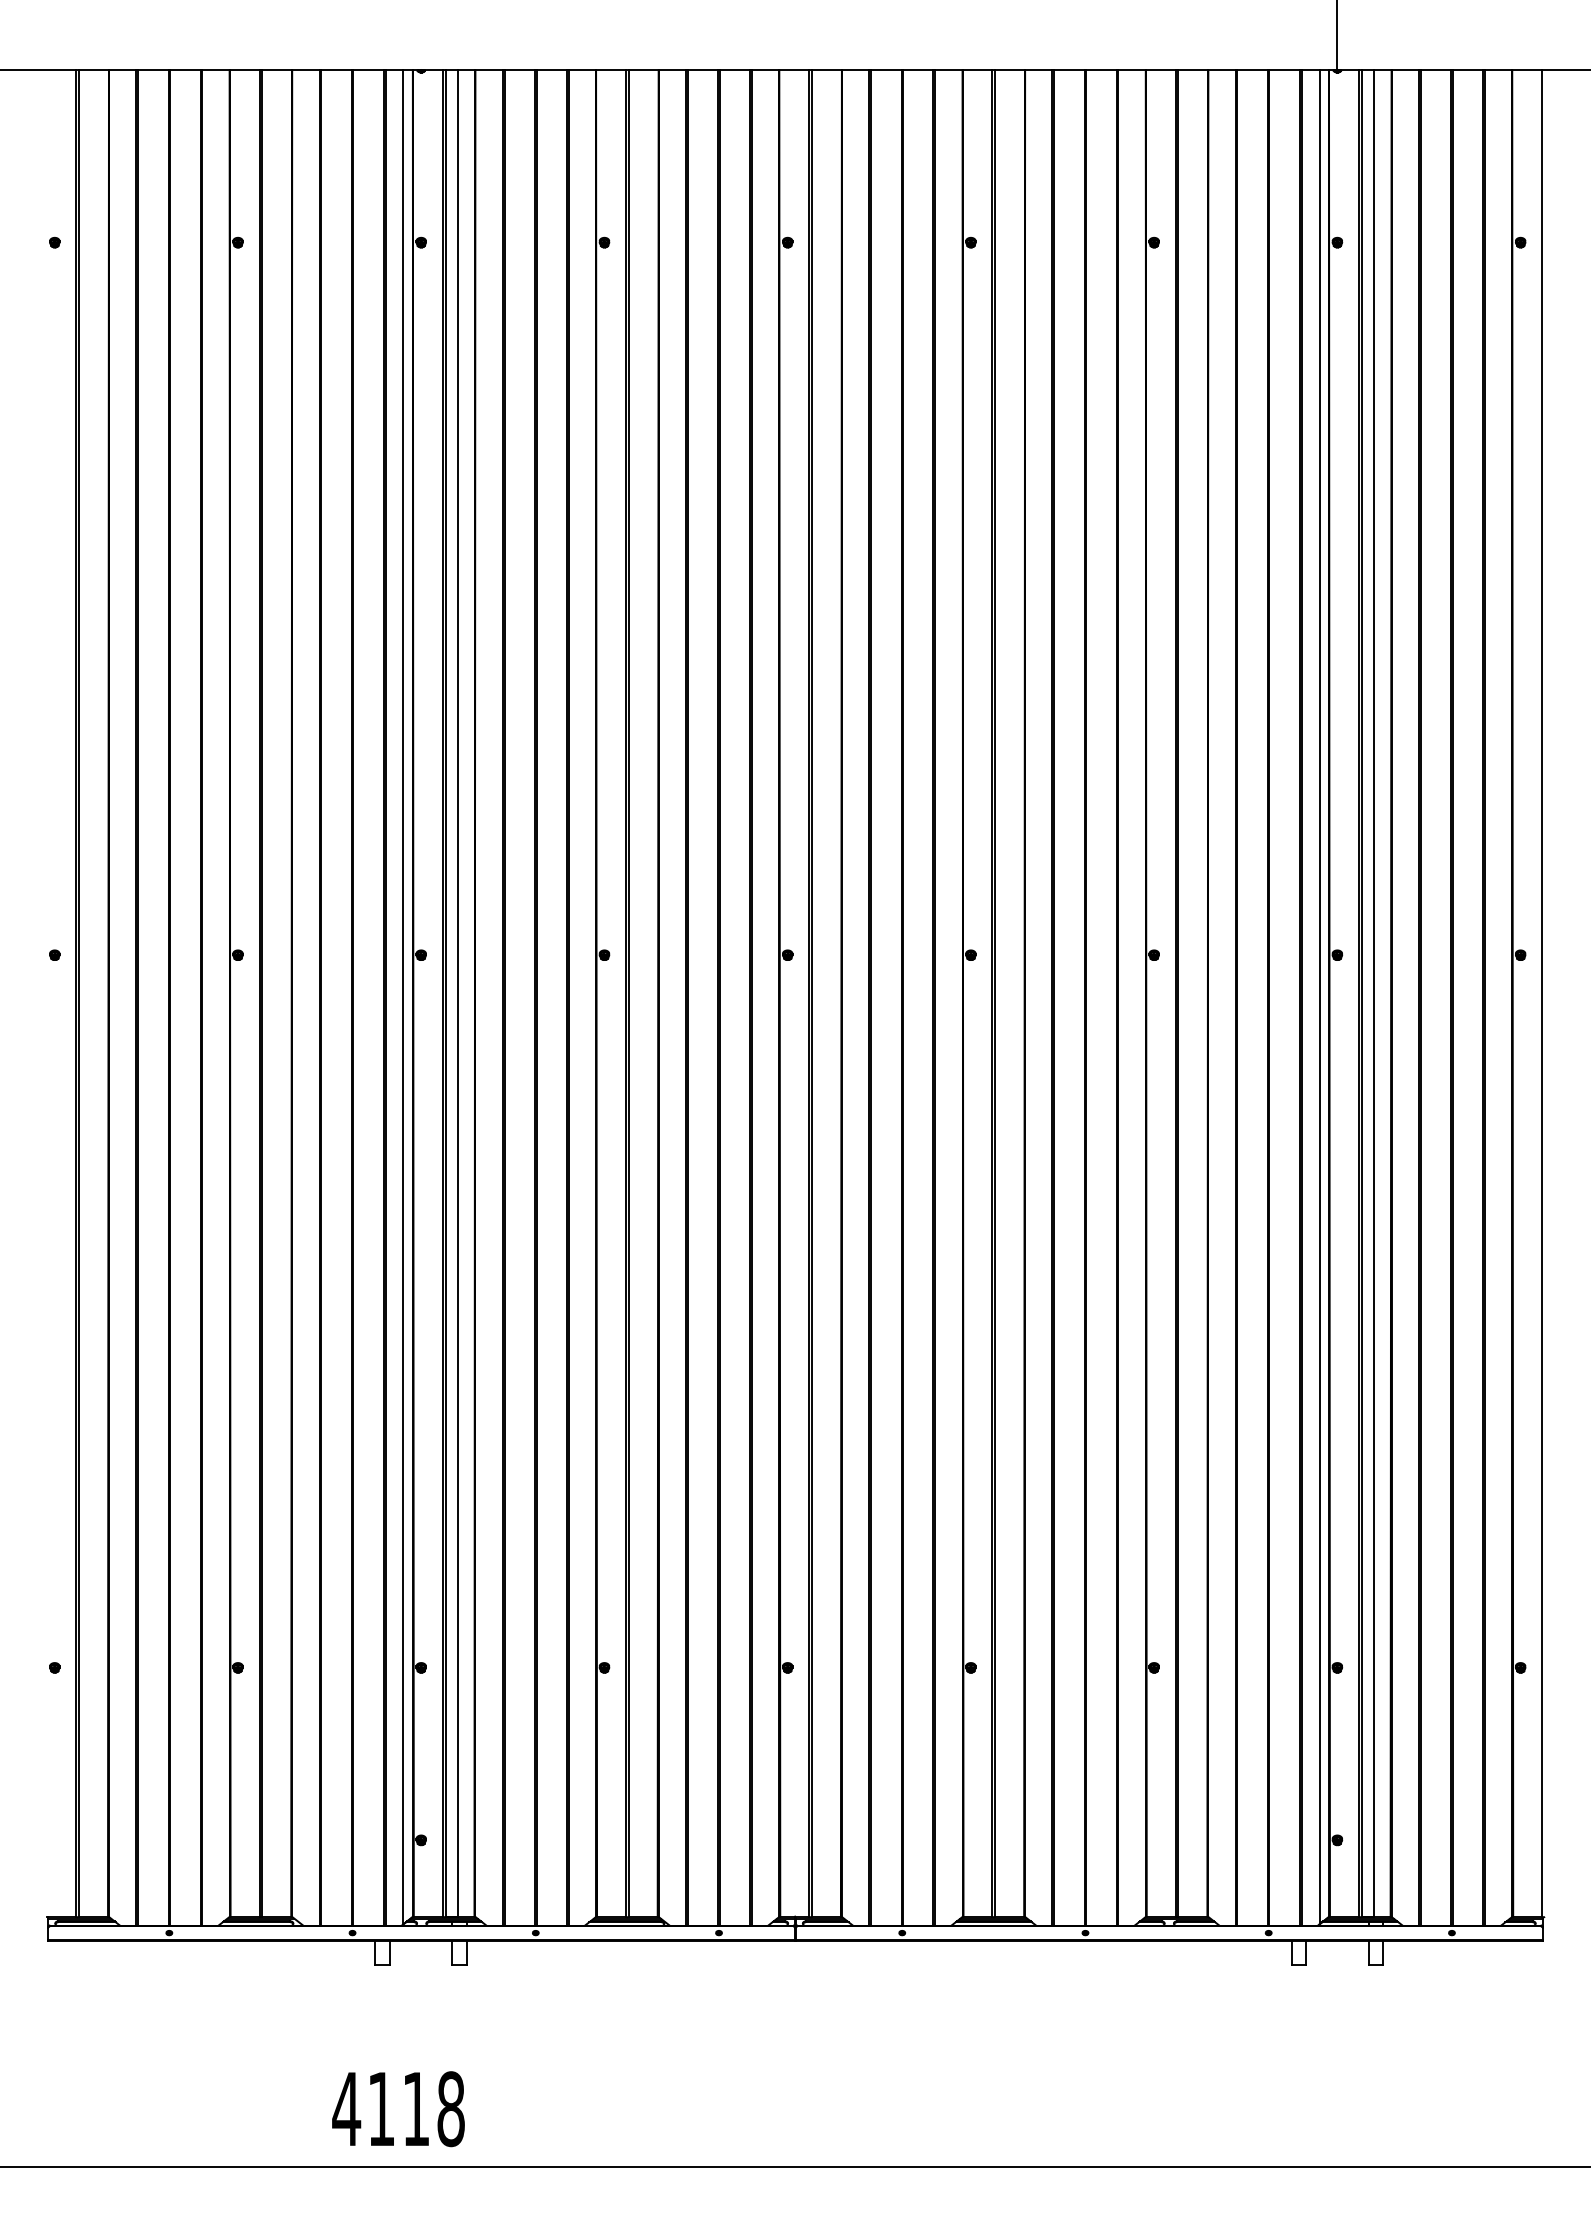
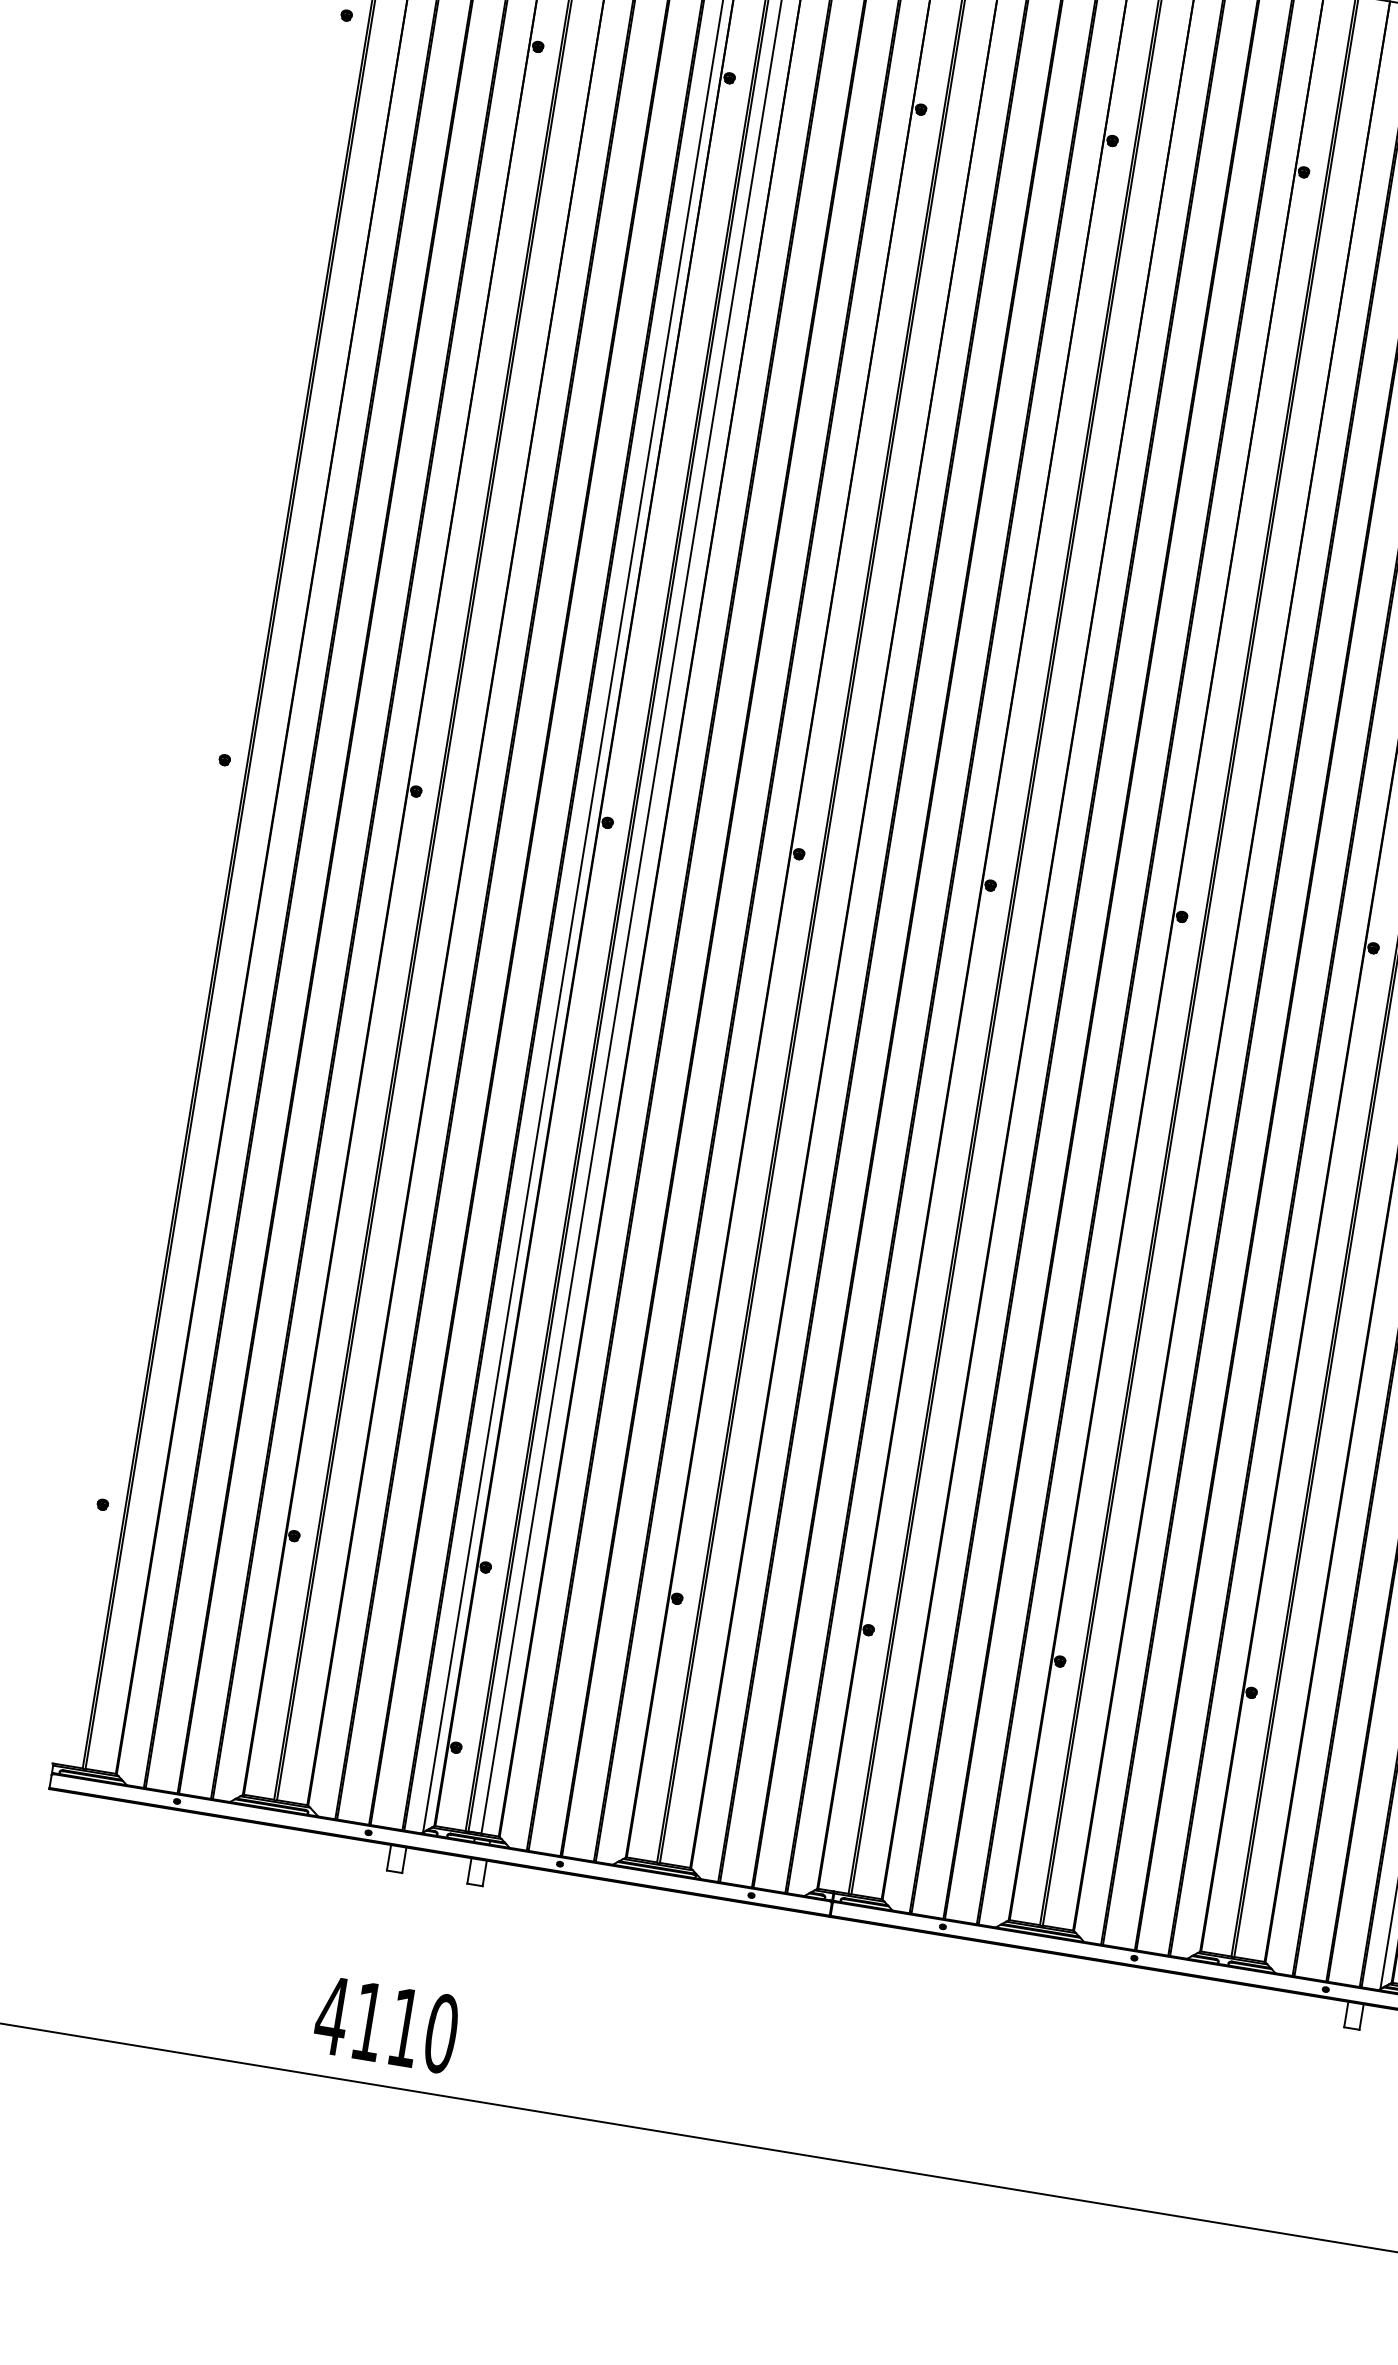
text: (450, 2108) -> (440, 2032), 4118 -> 4110

